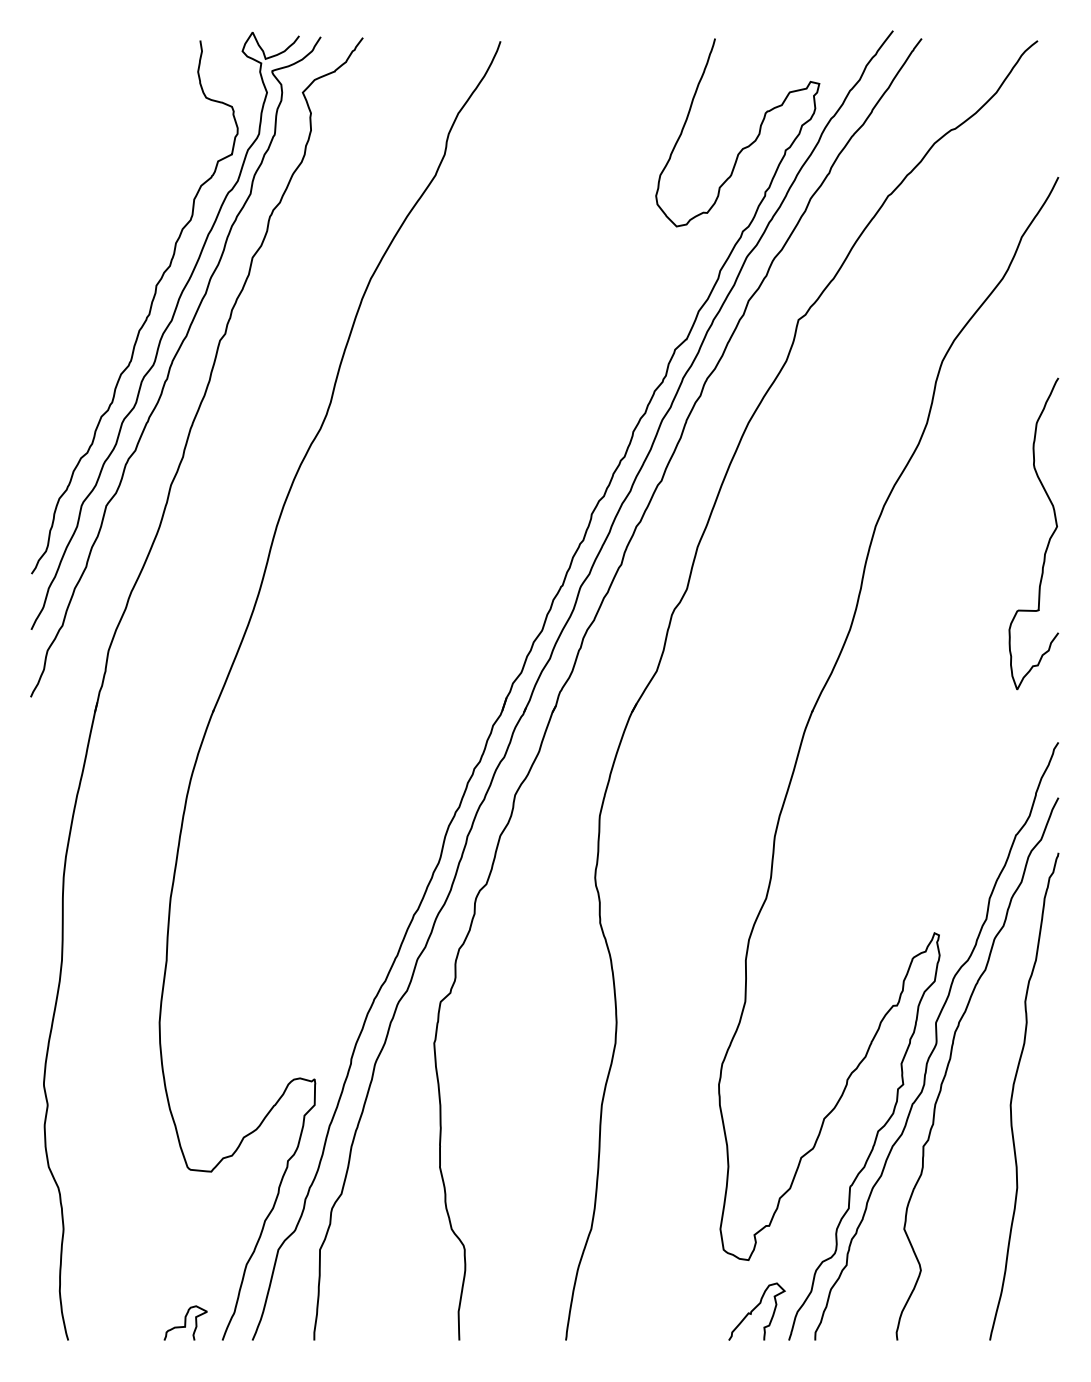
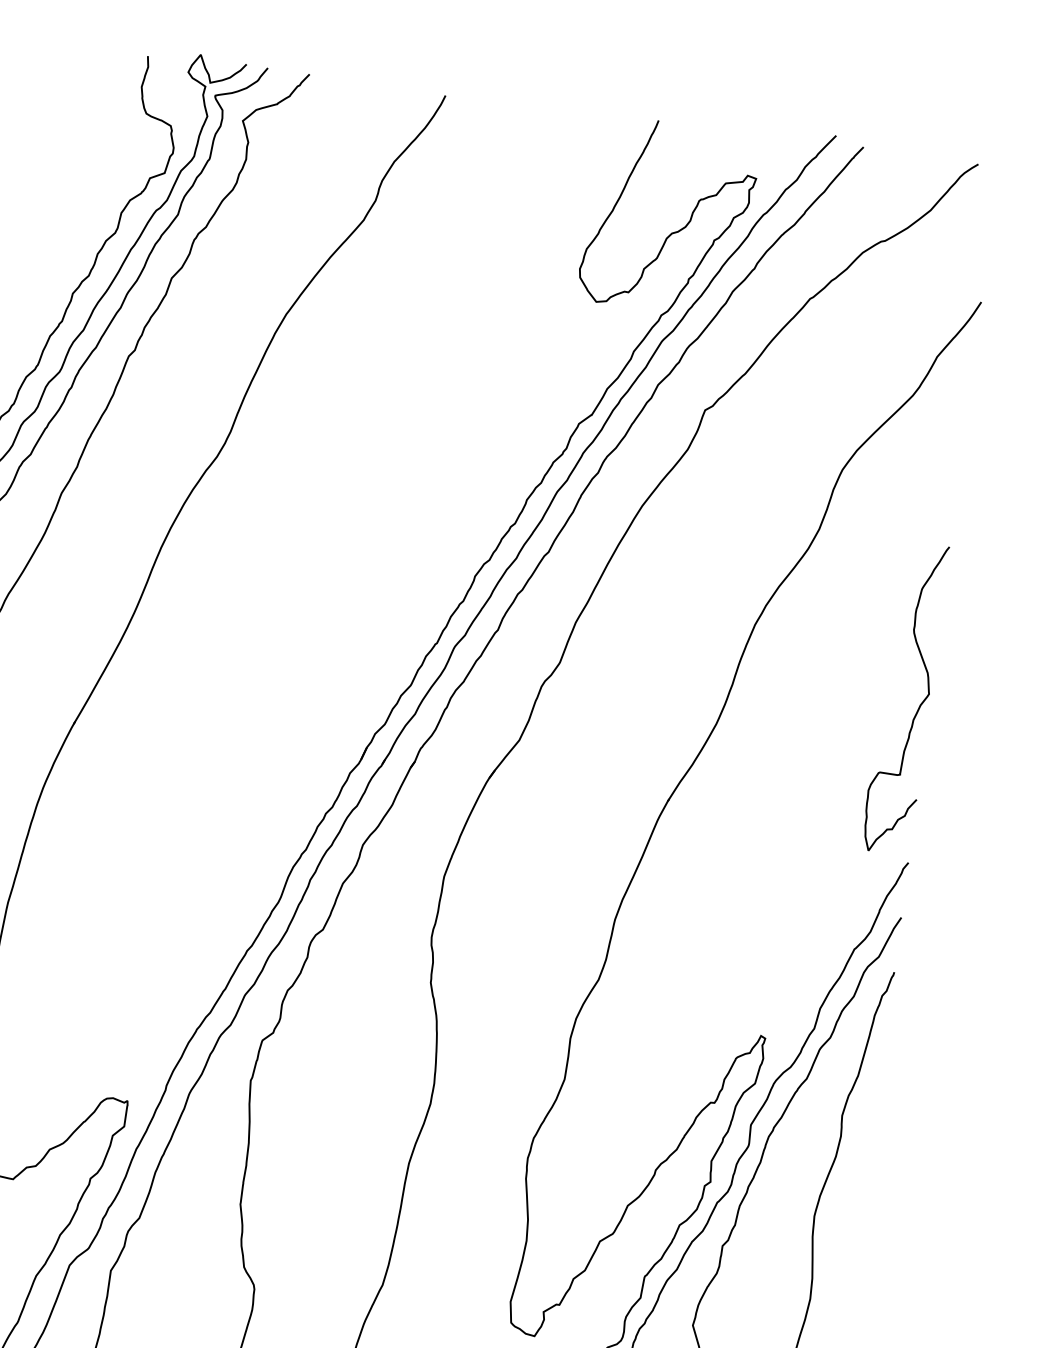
curve: (1049, 537) -> (920, 703), moved

